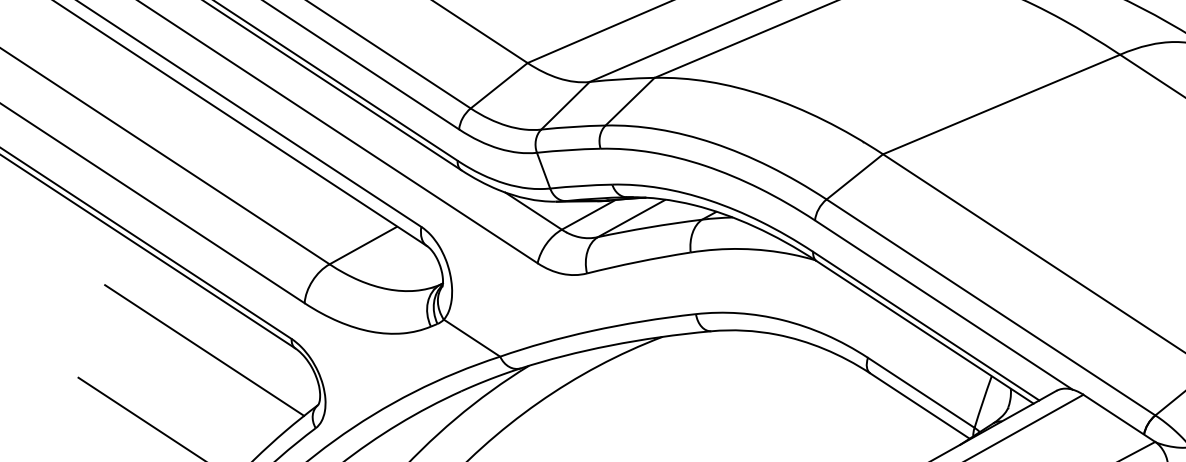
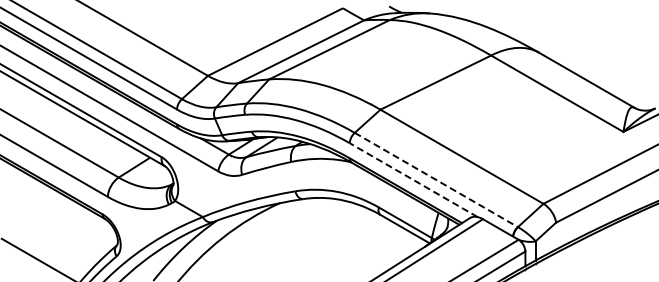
line: (943, 305) -> (413, 180), solid -> dashed
line: (991, 308) -> (436, 180), solid -> dashed
line: (202, 348) -> (60, 221), removed

